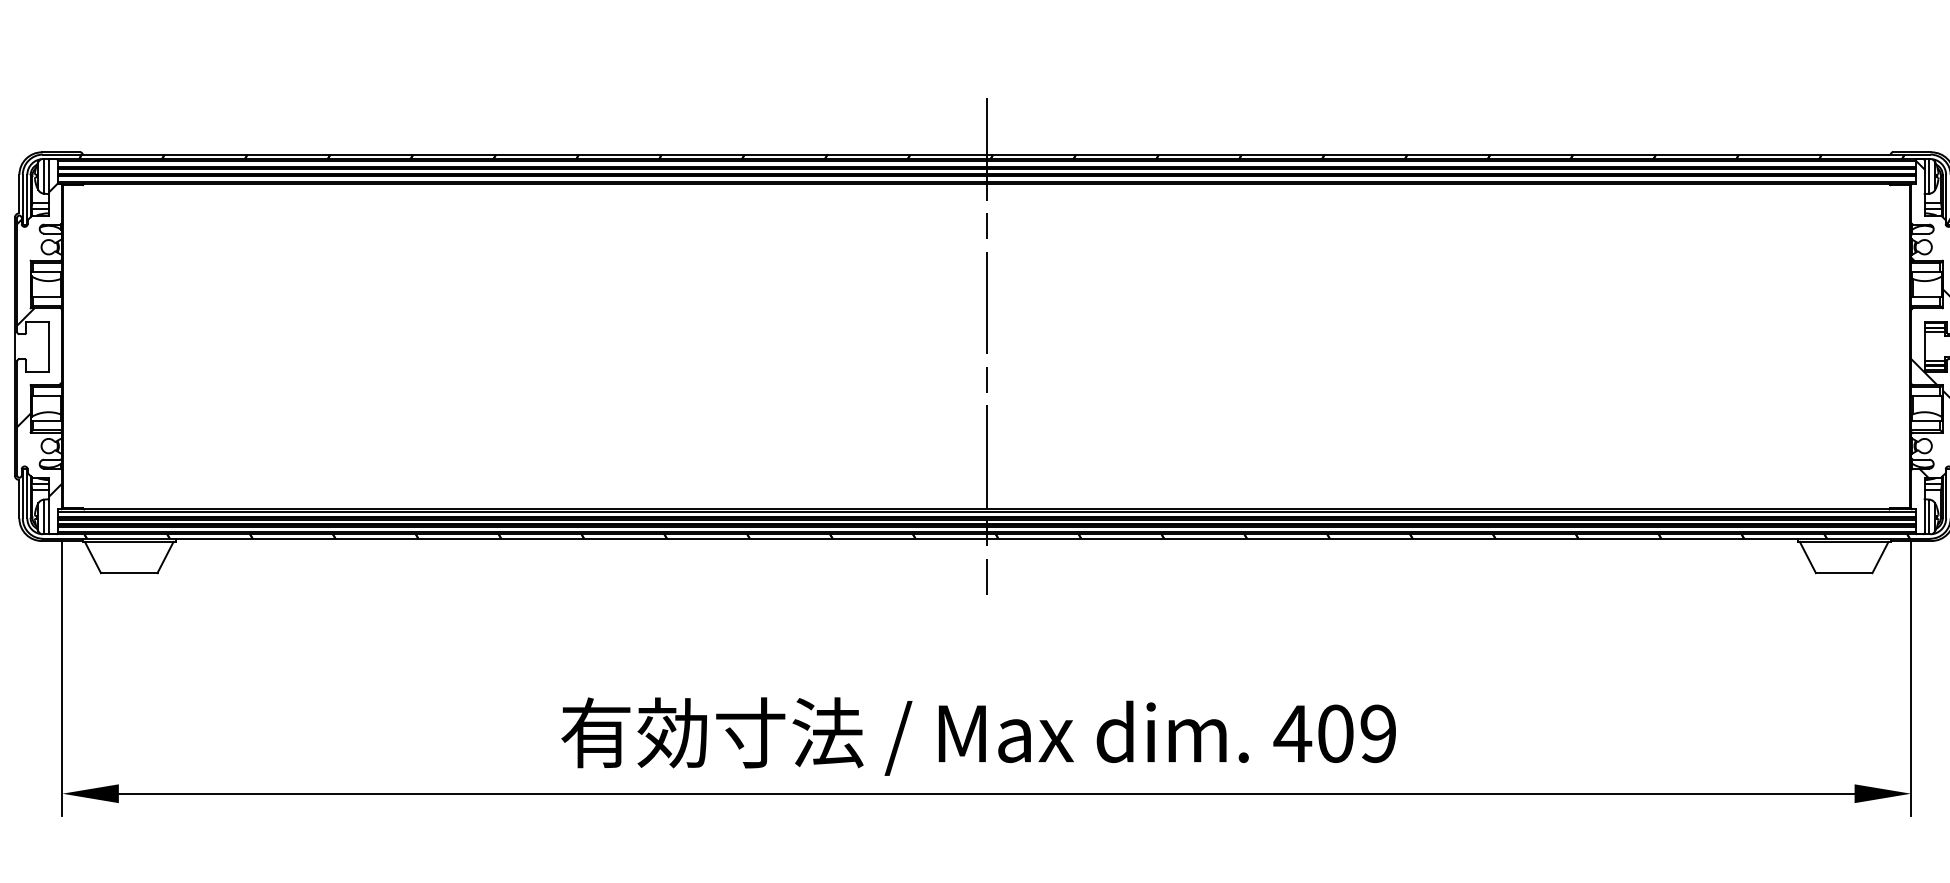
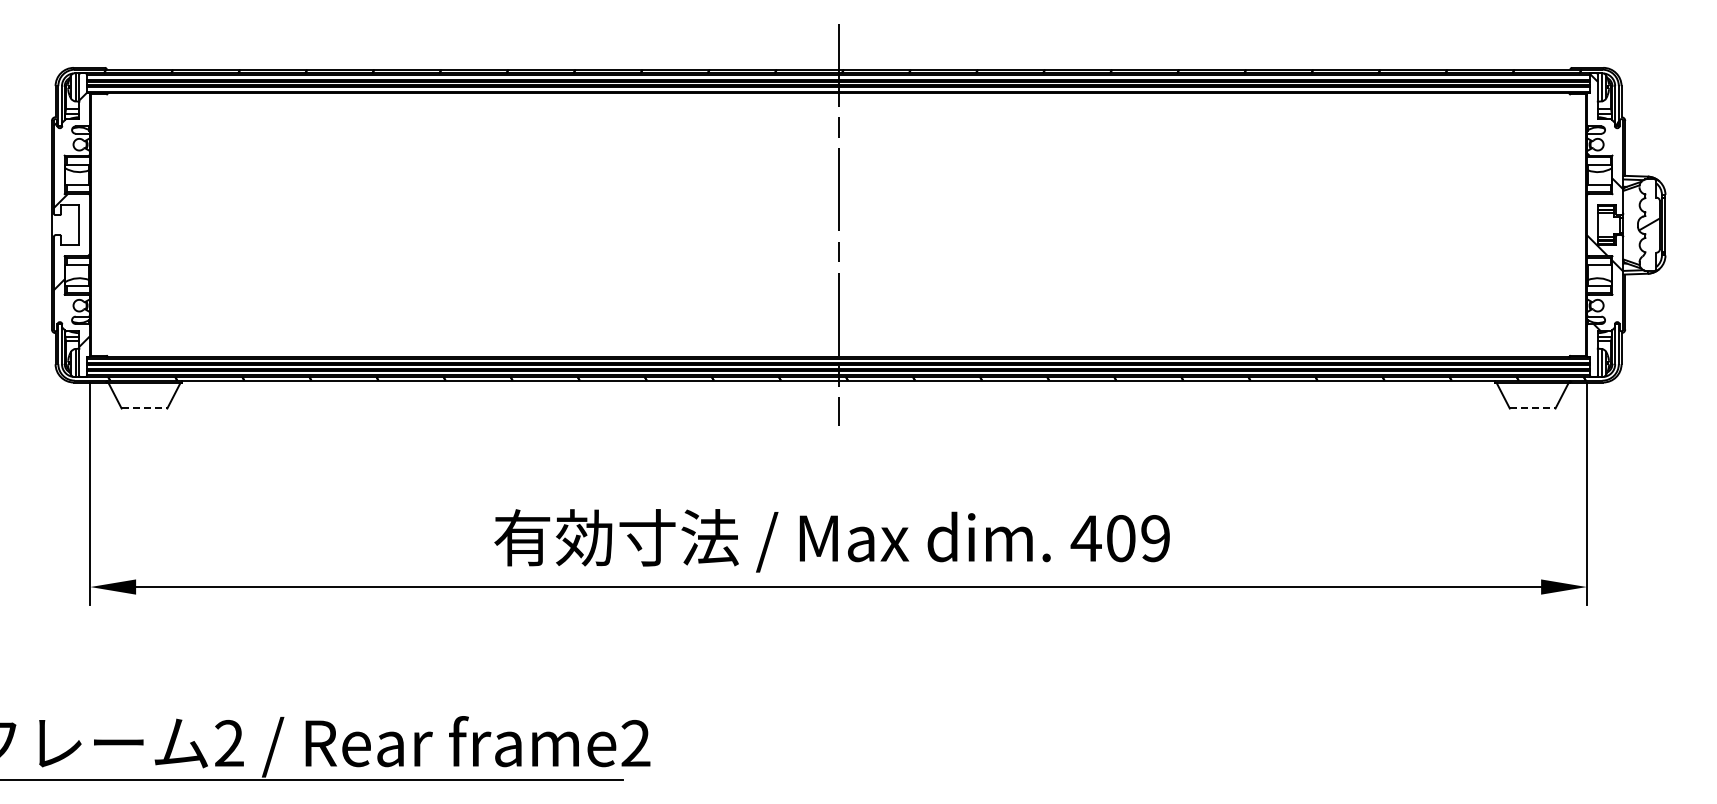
line: (129, 573) -> (144, 408), solid -> dashed
line: (1843, 573) -> (1532, 408), solid -> dashed

